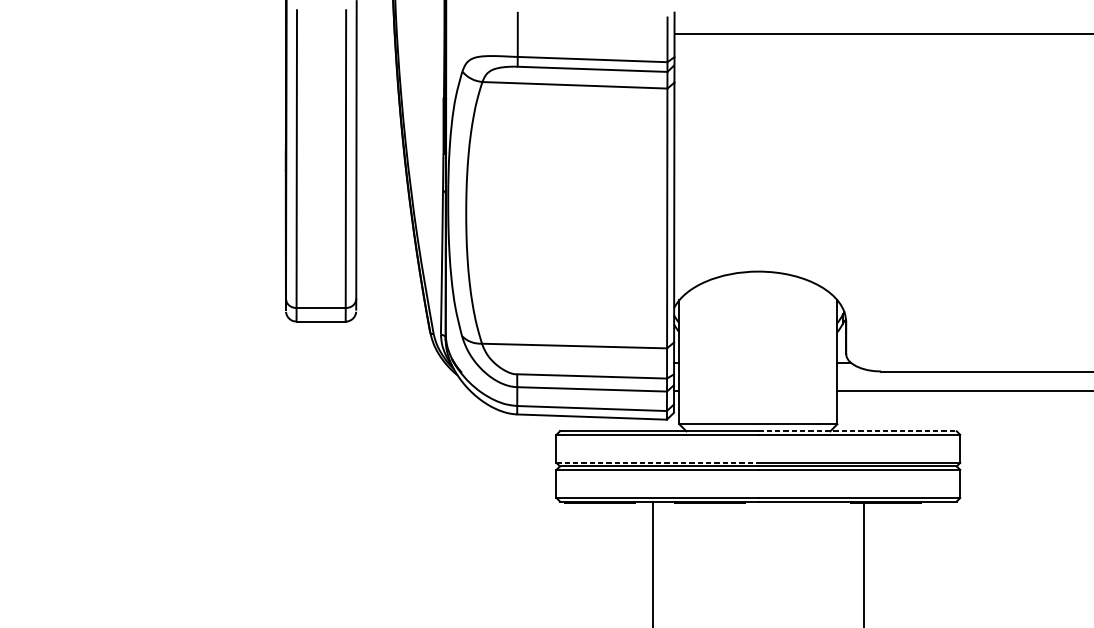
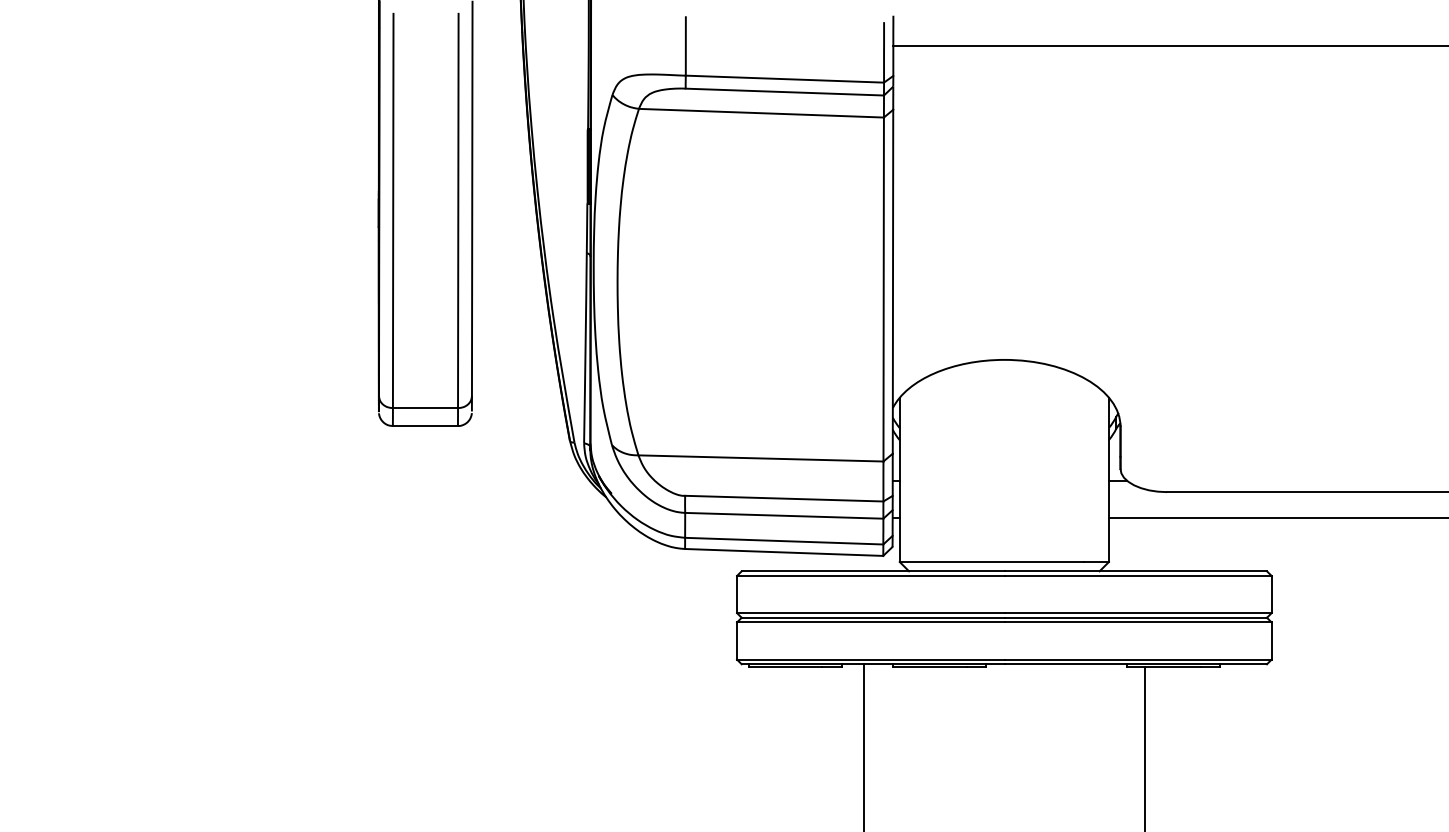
line: (858, 431) -> (1136, 571), dashed -> solid
line: (657, 463) -> (870, 613), dashed -> solid

